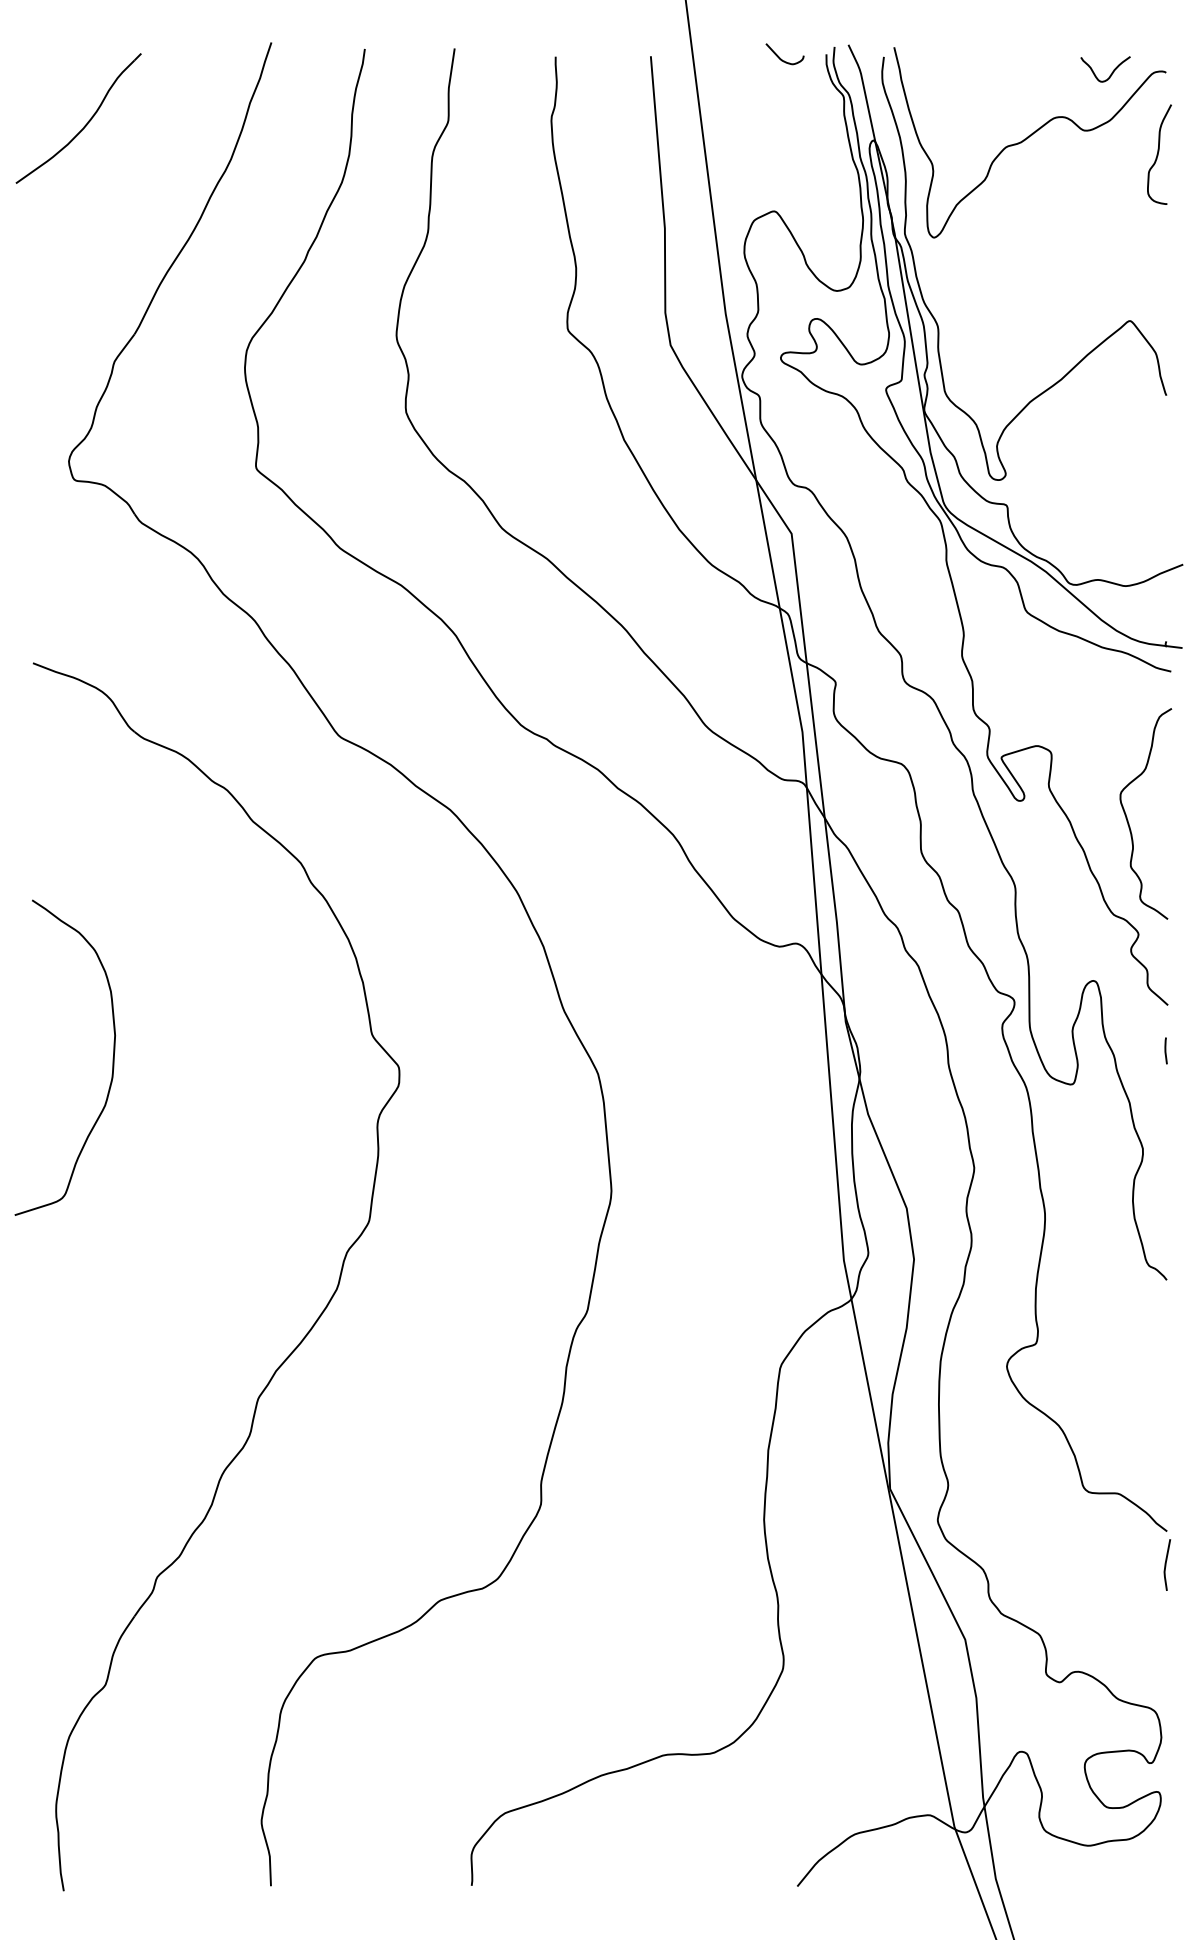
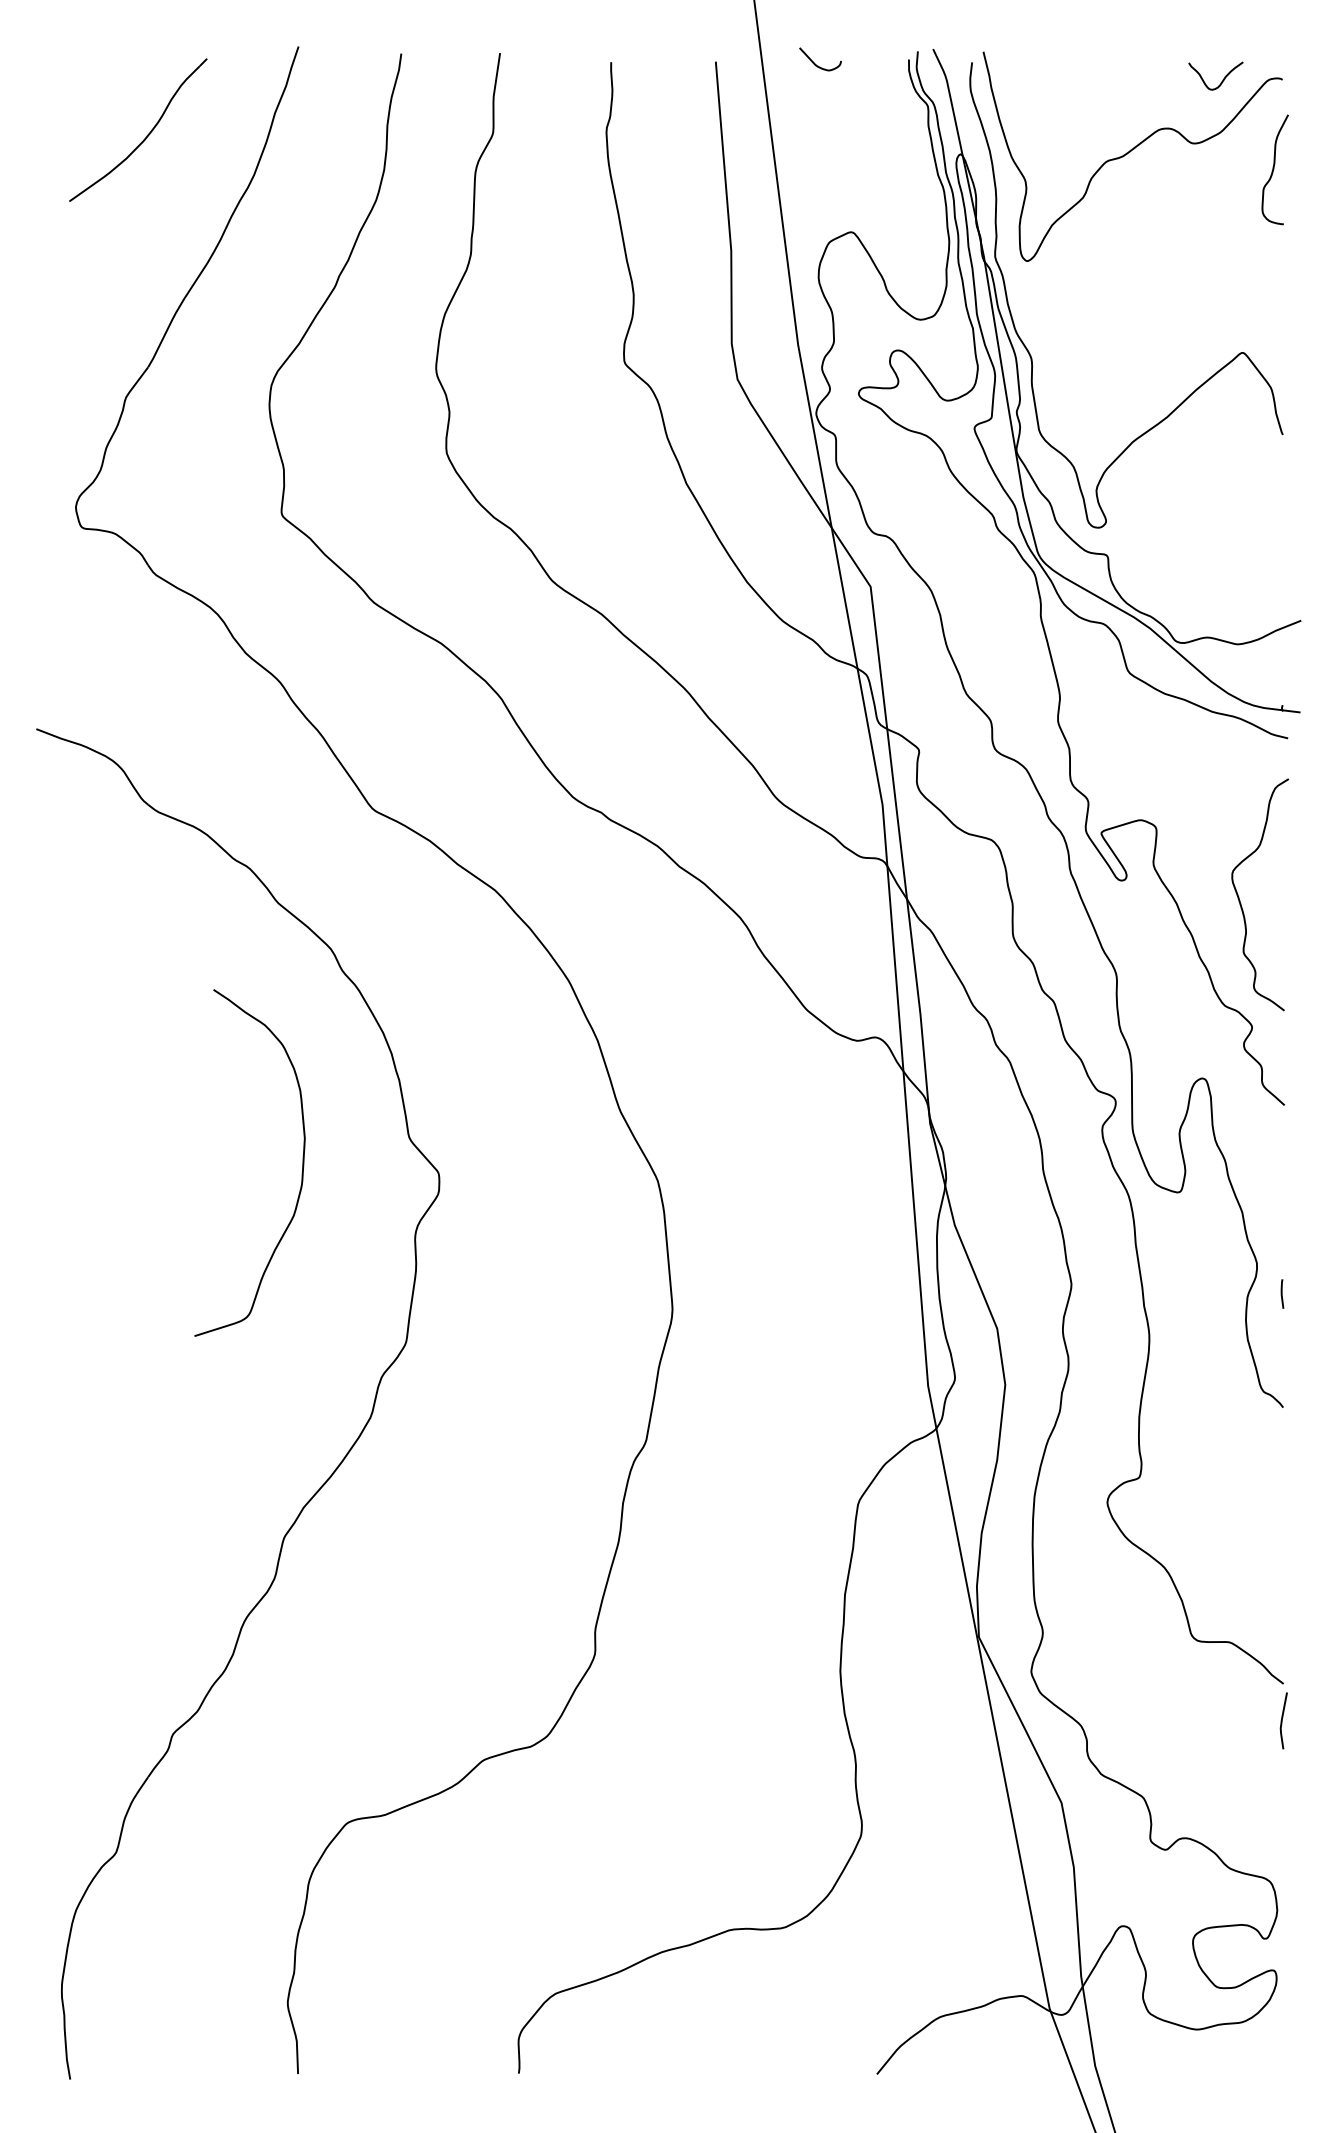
curve: (780, 57) -> (815, 63), moved
part: (85, 124) -> (145, 136), moved
line: (1165, 1050) -> (1281, 1293), moved
curve: (112, 1058) -> (301, 1163), moved

